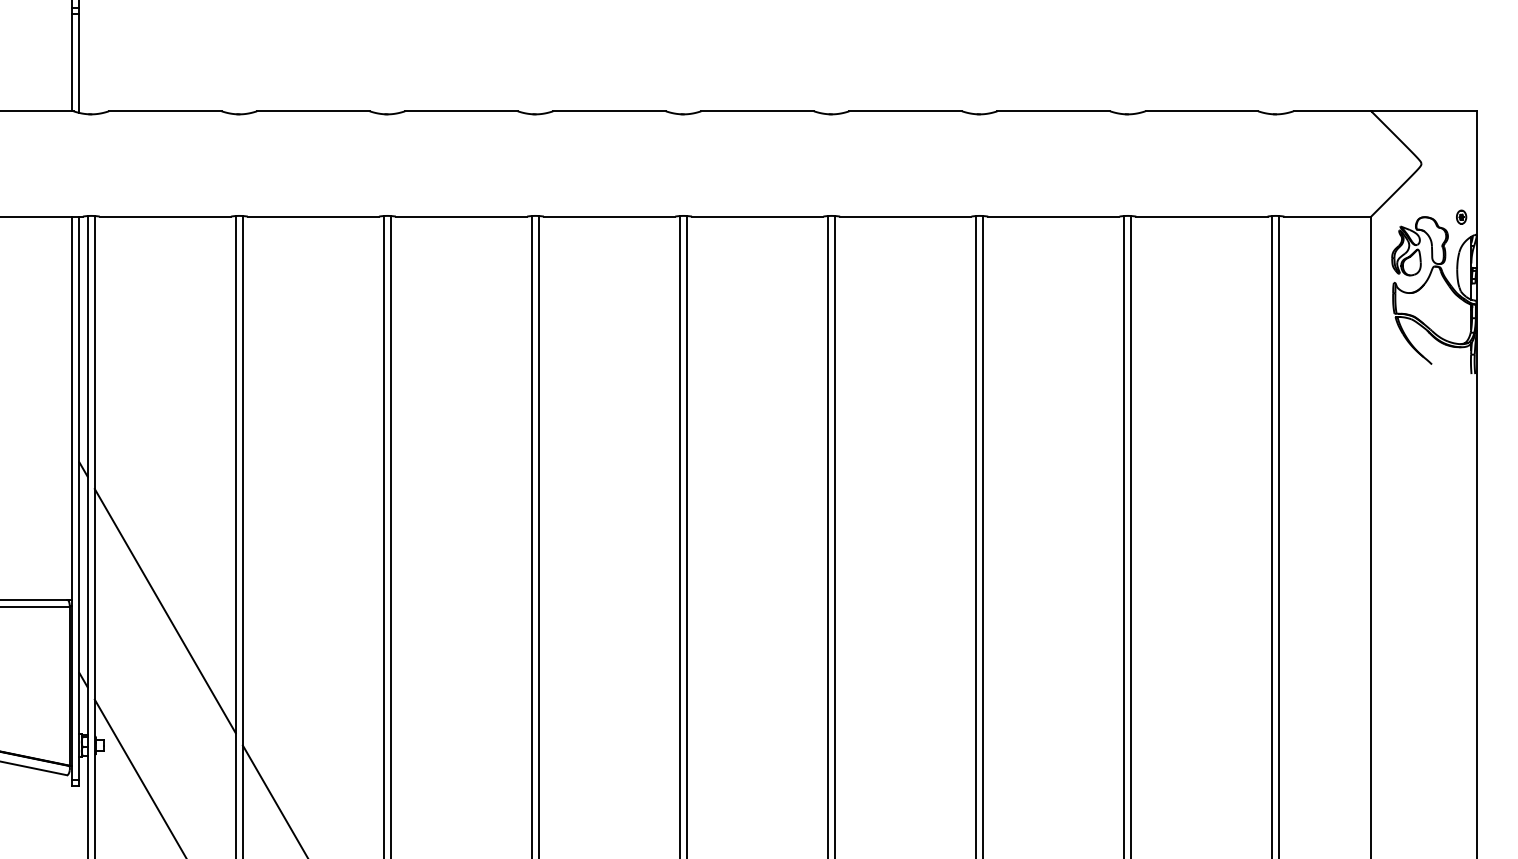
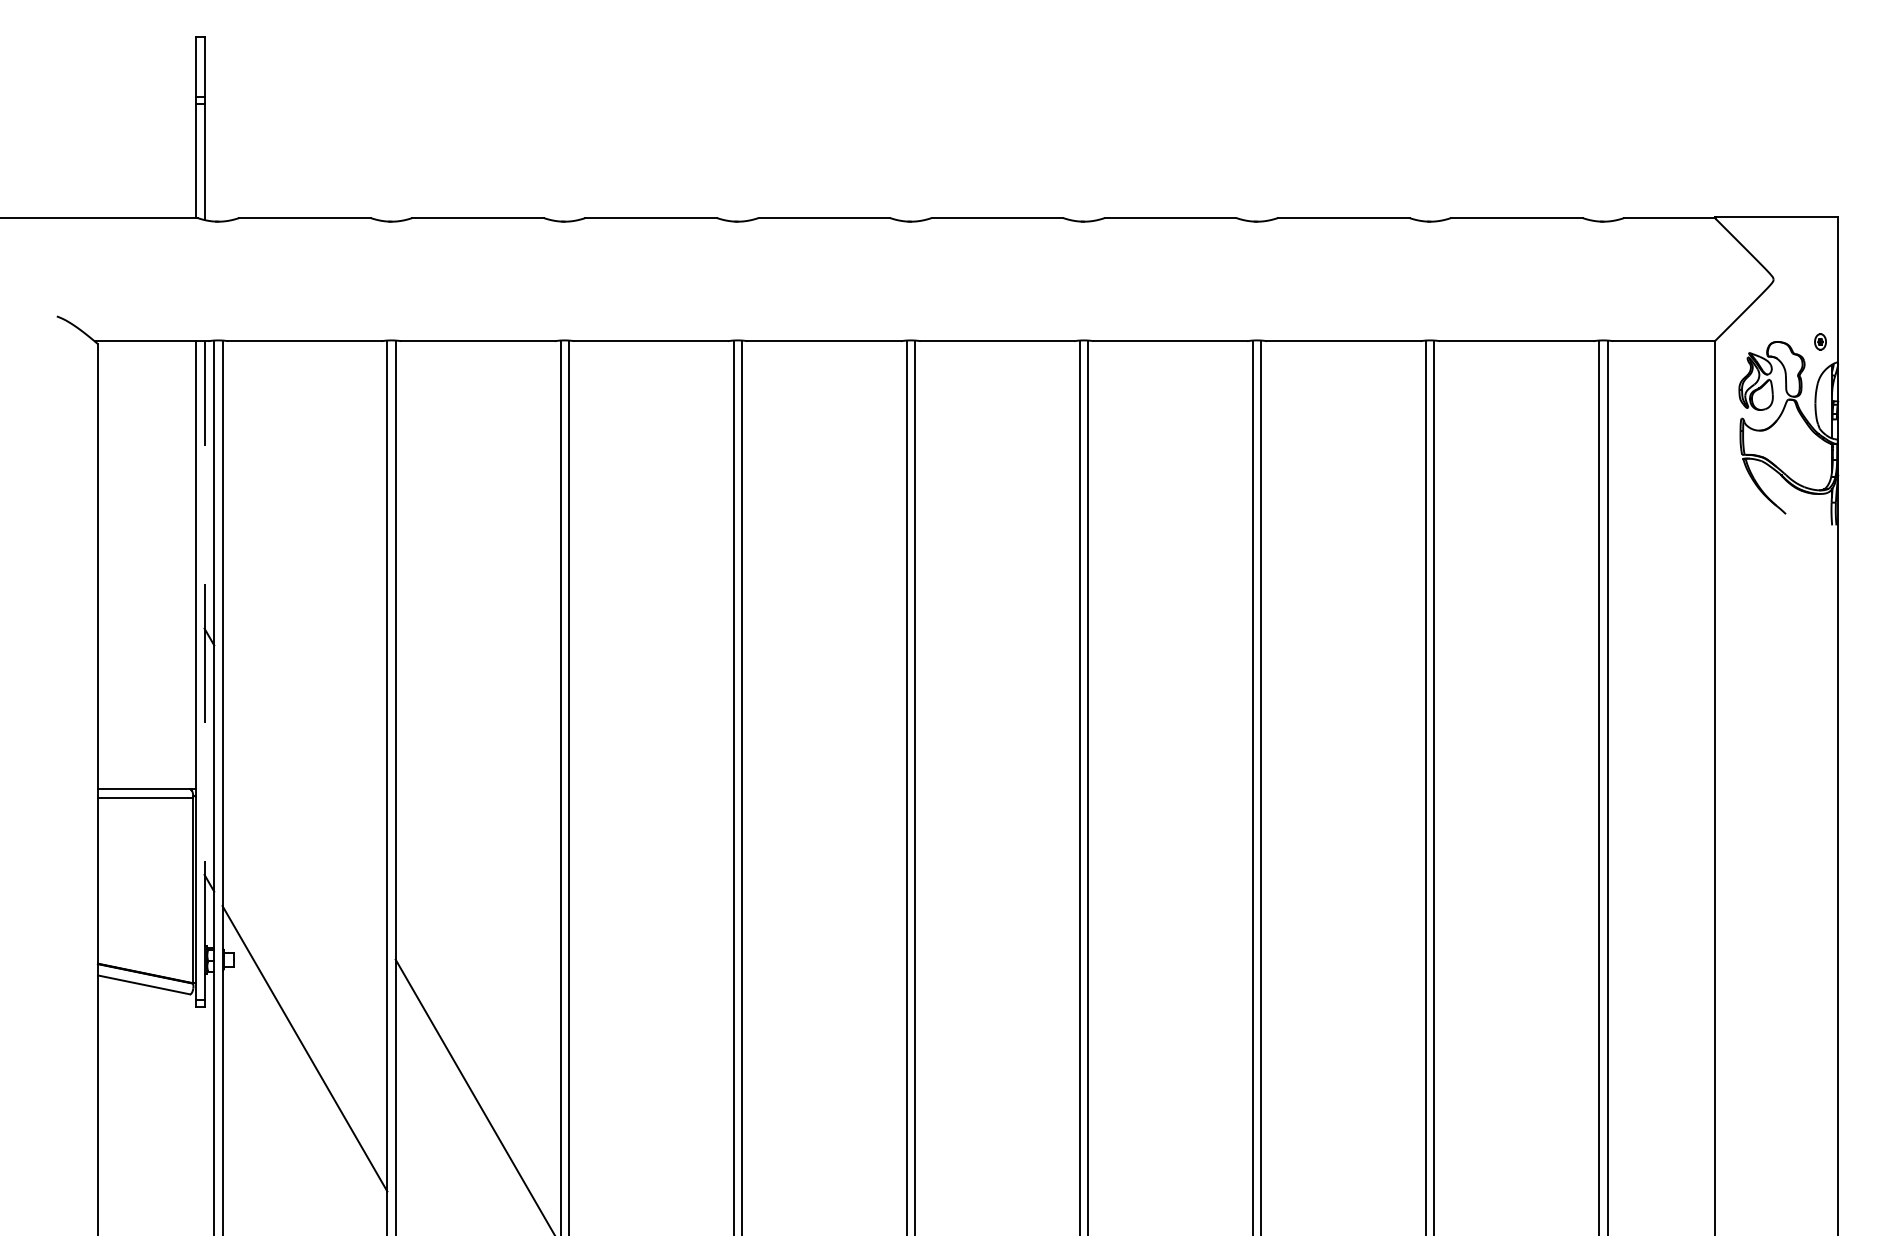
line: (79, 498) -> (204, 670), solid -> dashed
line: (164, 611) -> (304, 802), removed

